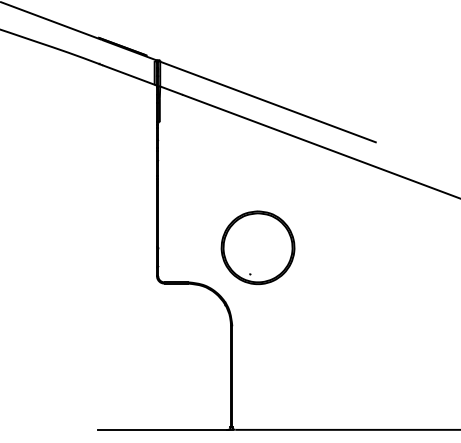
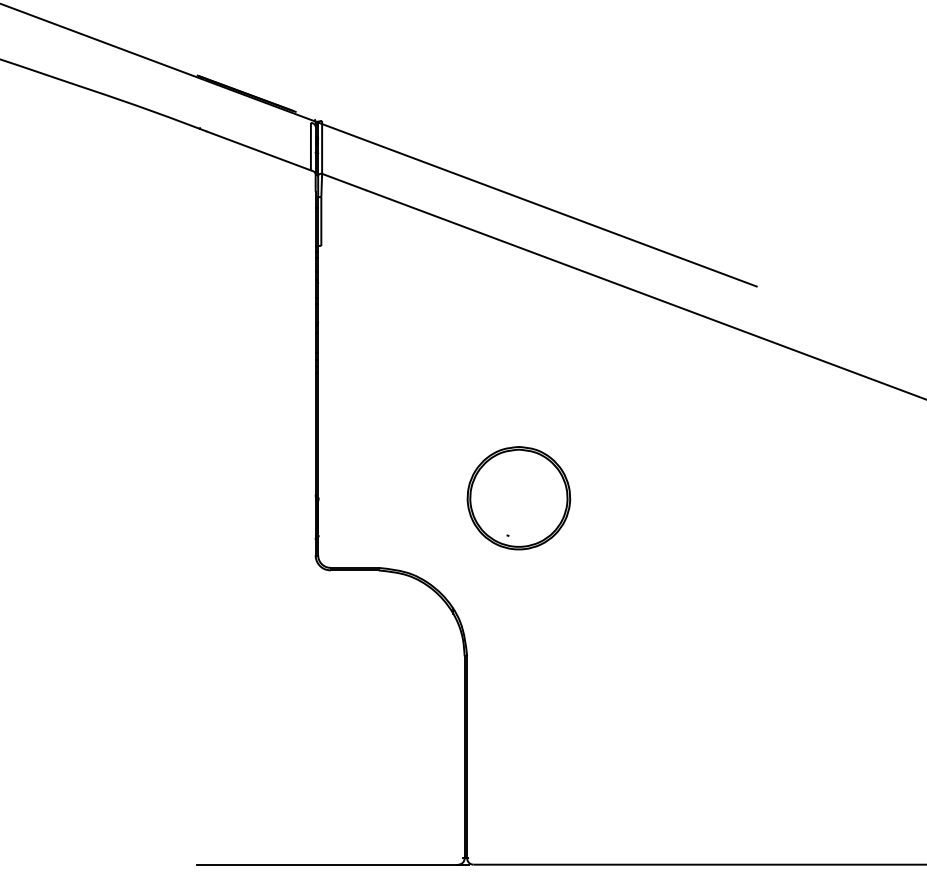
part: (257, 247) -> (517, 497), size x0.7

